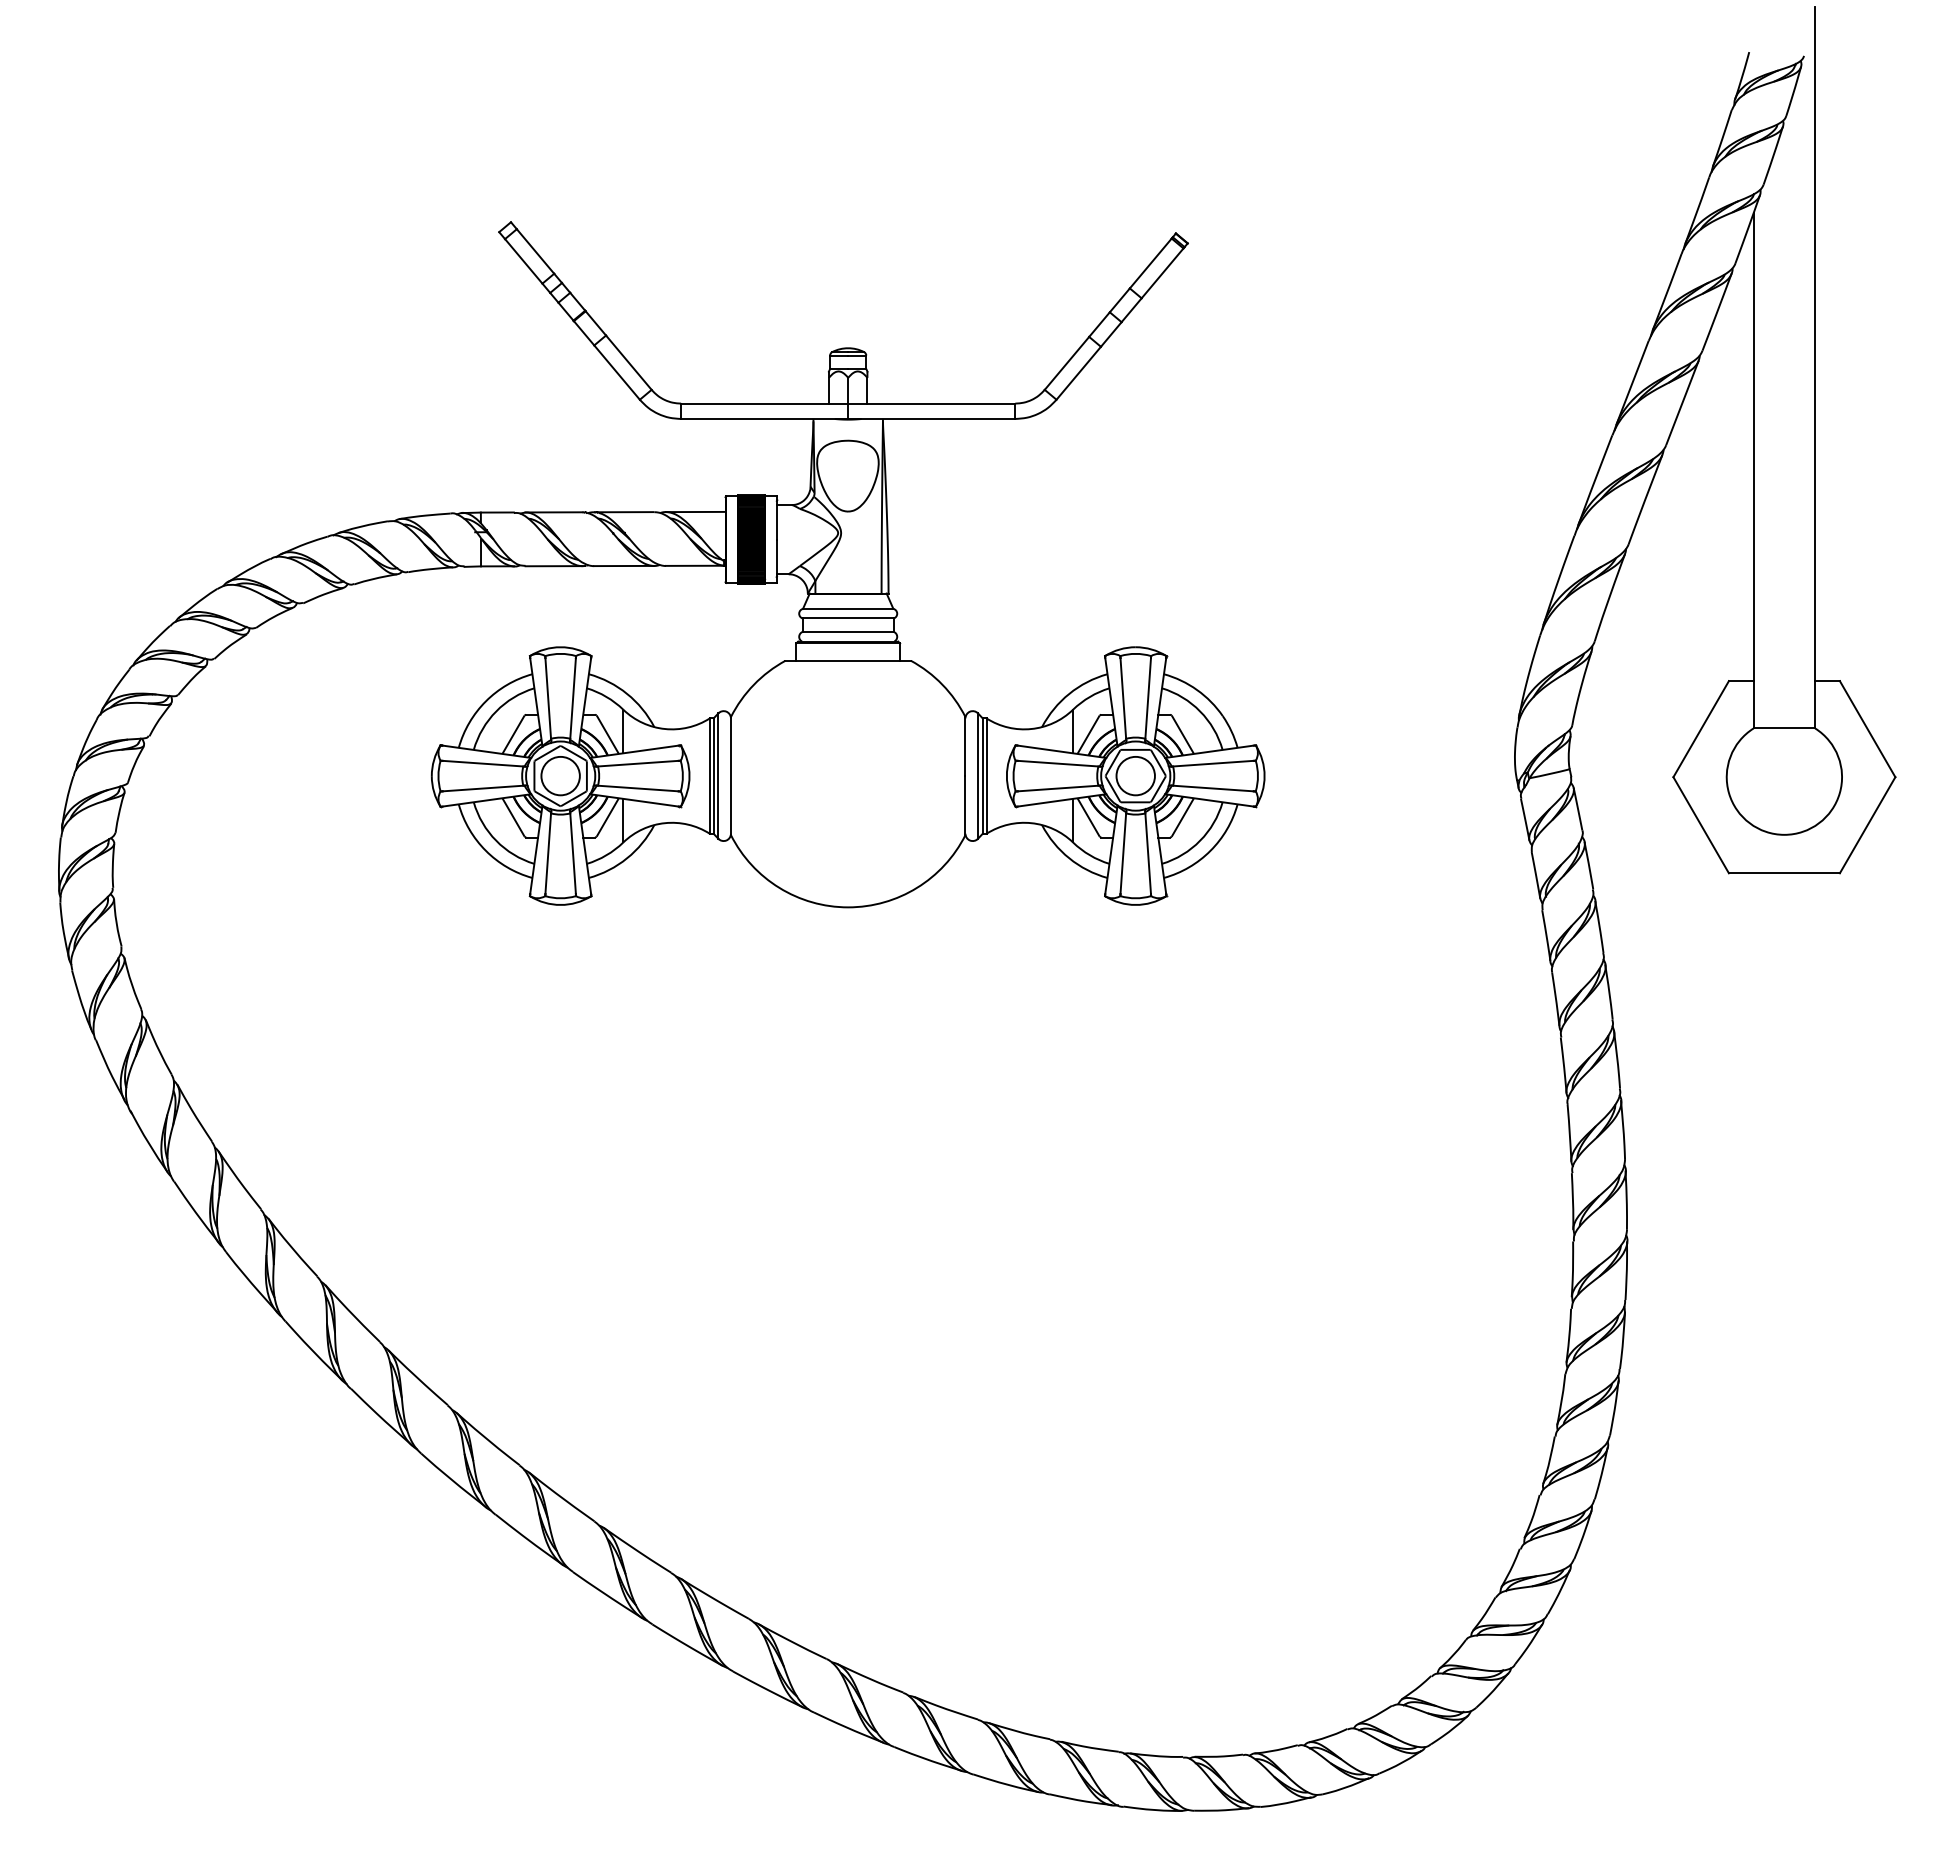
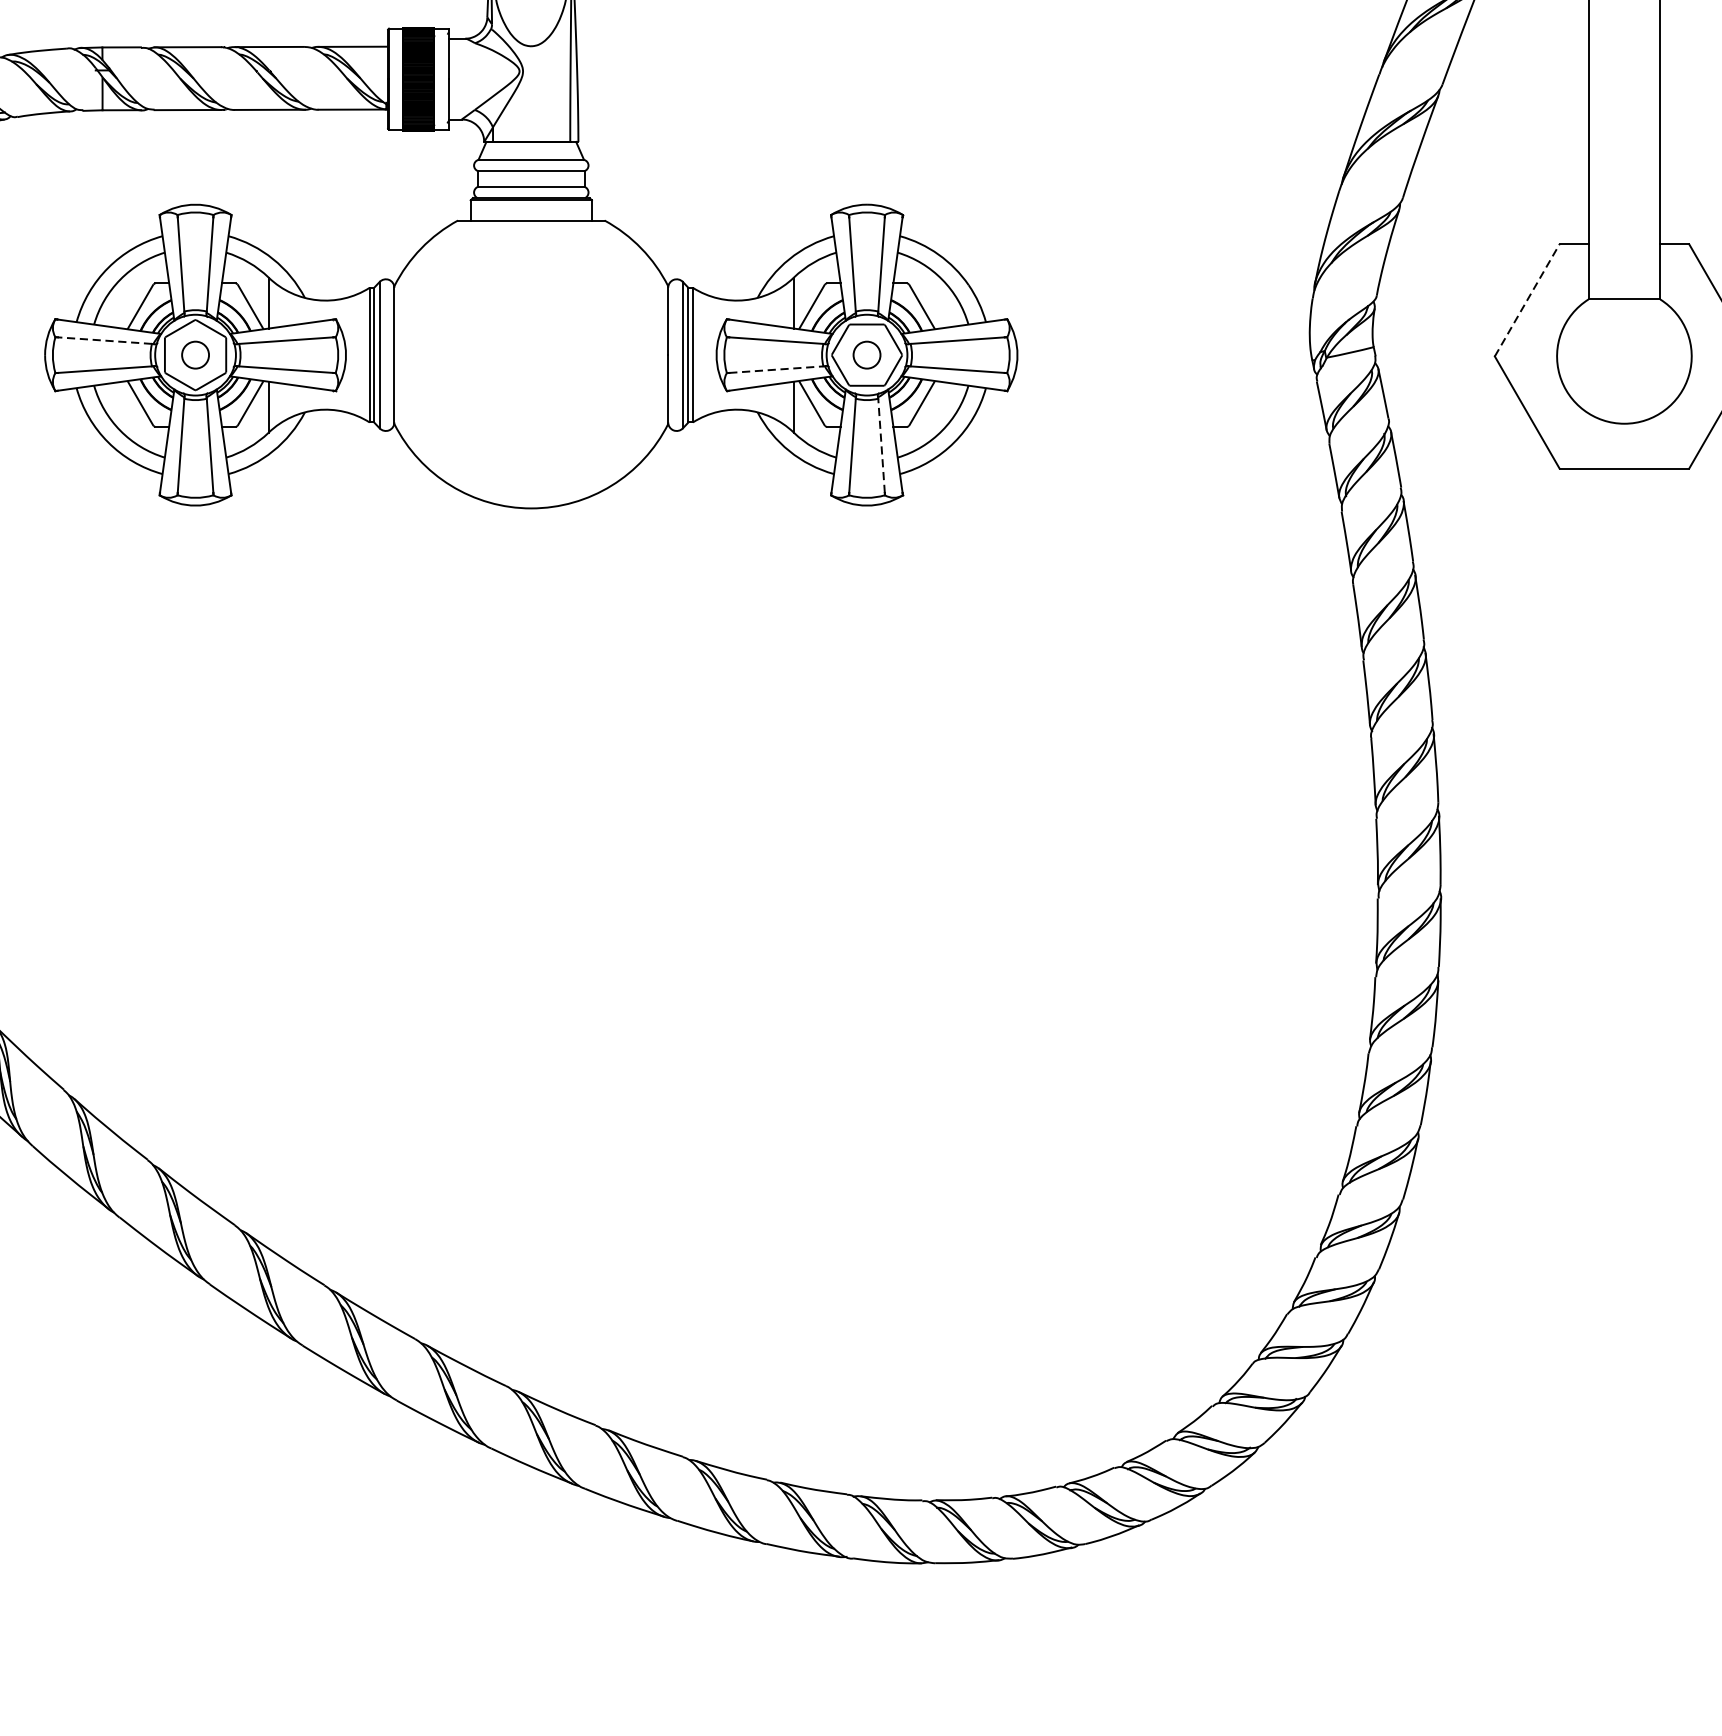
line: (1701, 728) -> (1527, 299), solid -> dashed
line: (482, 763) -> (104, 340), solid -> dashed
circle: (560, 775) -> (195, 354), size x0.6
circle: (1135, 775) -> (866, 354), size x0.6
line: (1058, 788) -> (776, 369), solid -> dashed
line: (1148, 853) -> (881, 445), solid -> dashed

